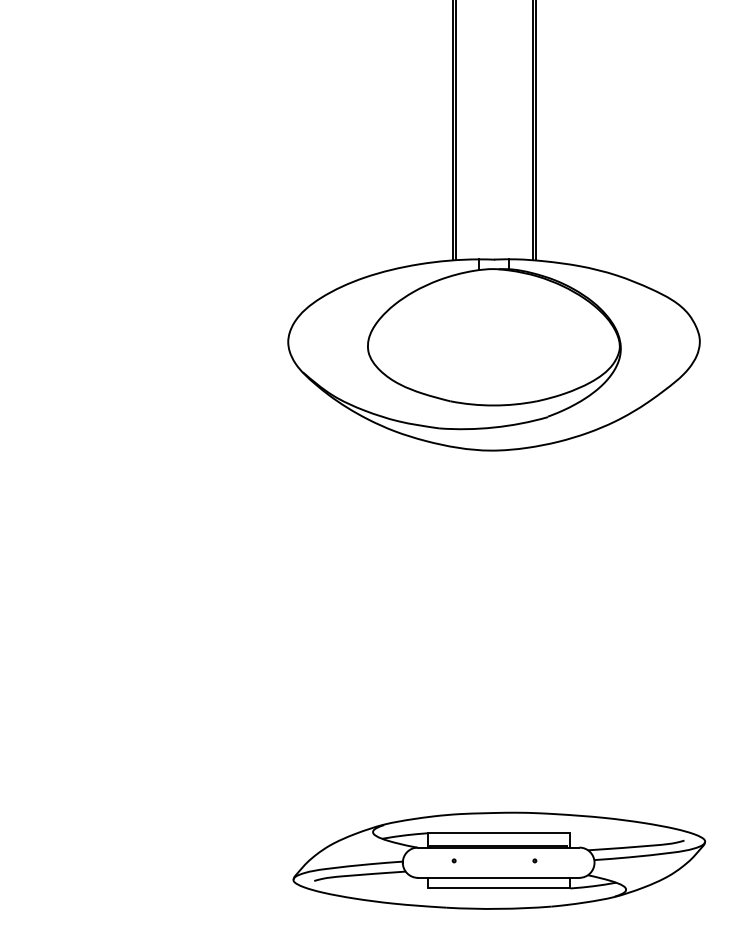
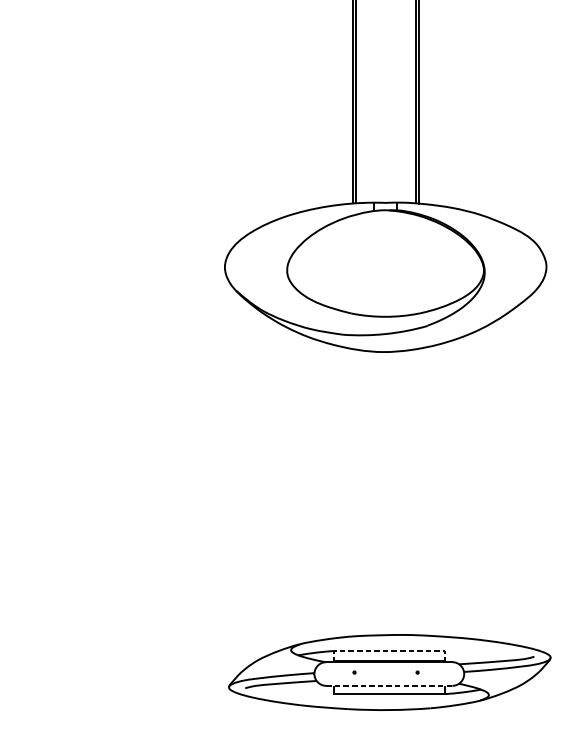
line: (499, 833) -> (389, 651), solid -> dashed
line: (498, 877) -> (389, 685), solid -> dashed

